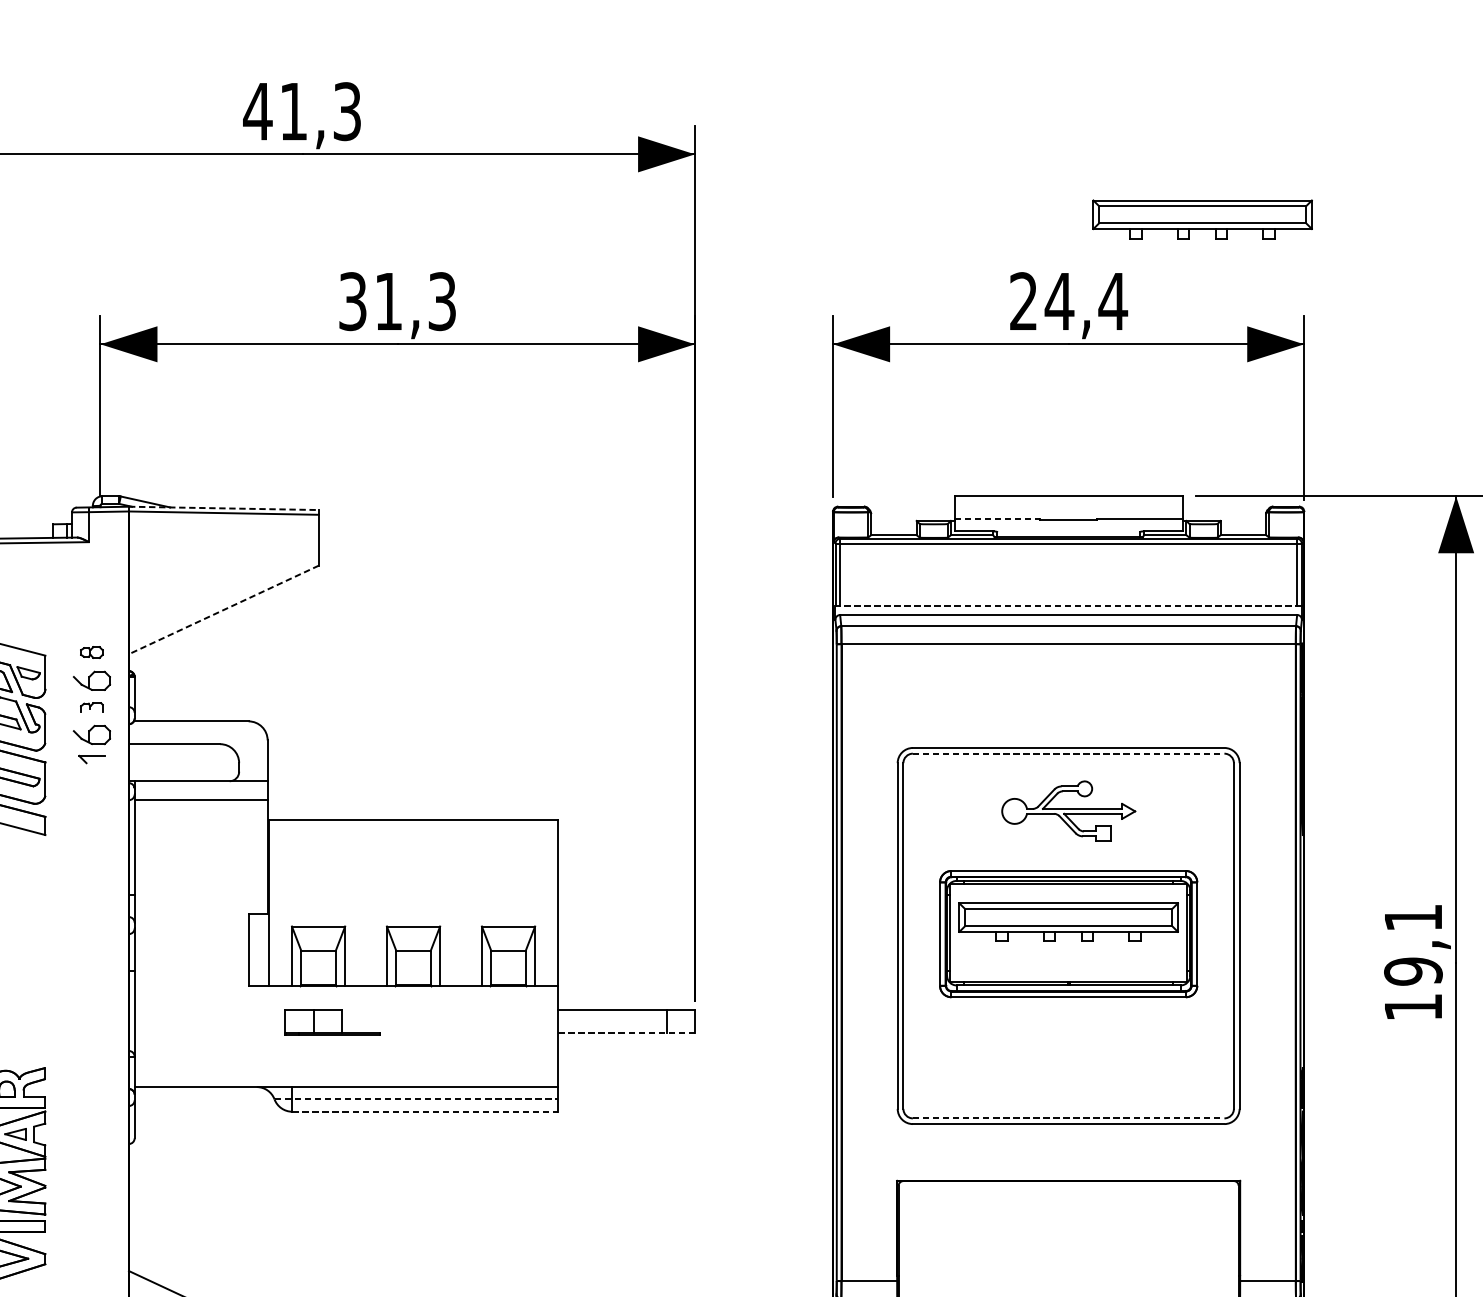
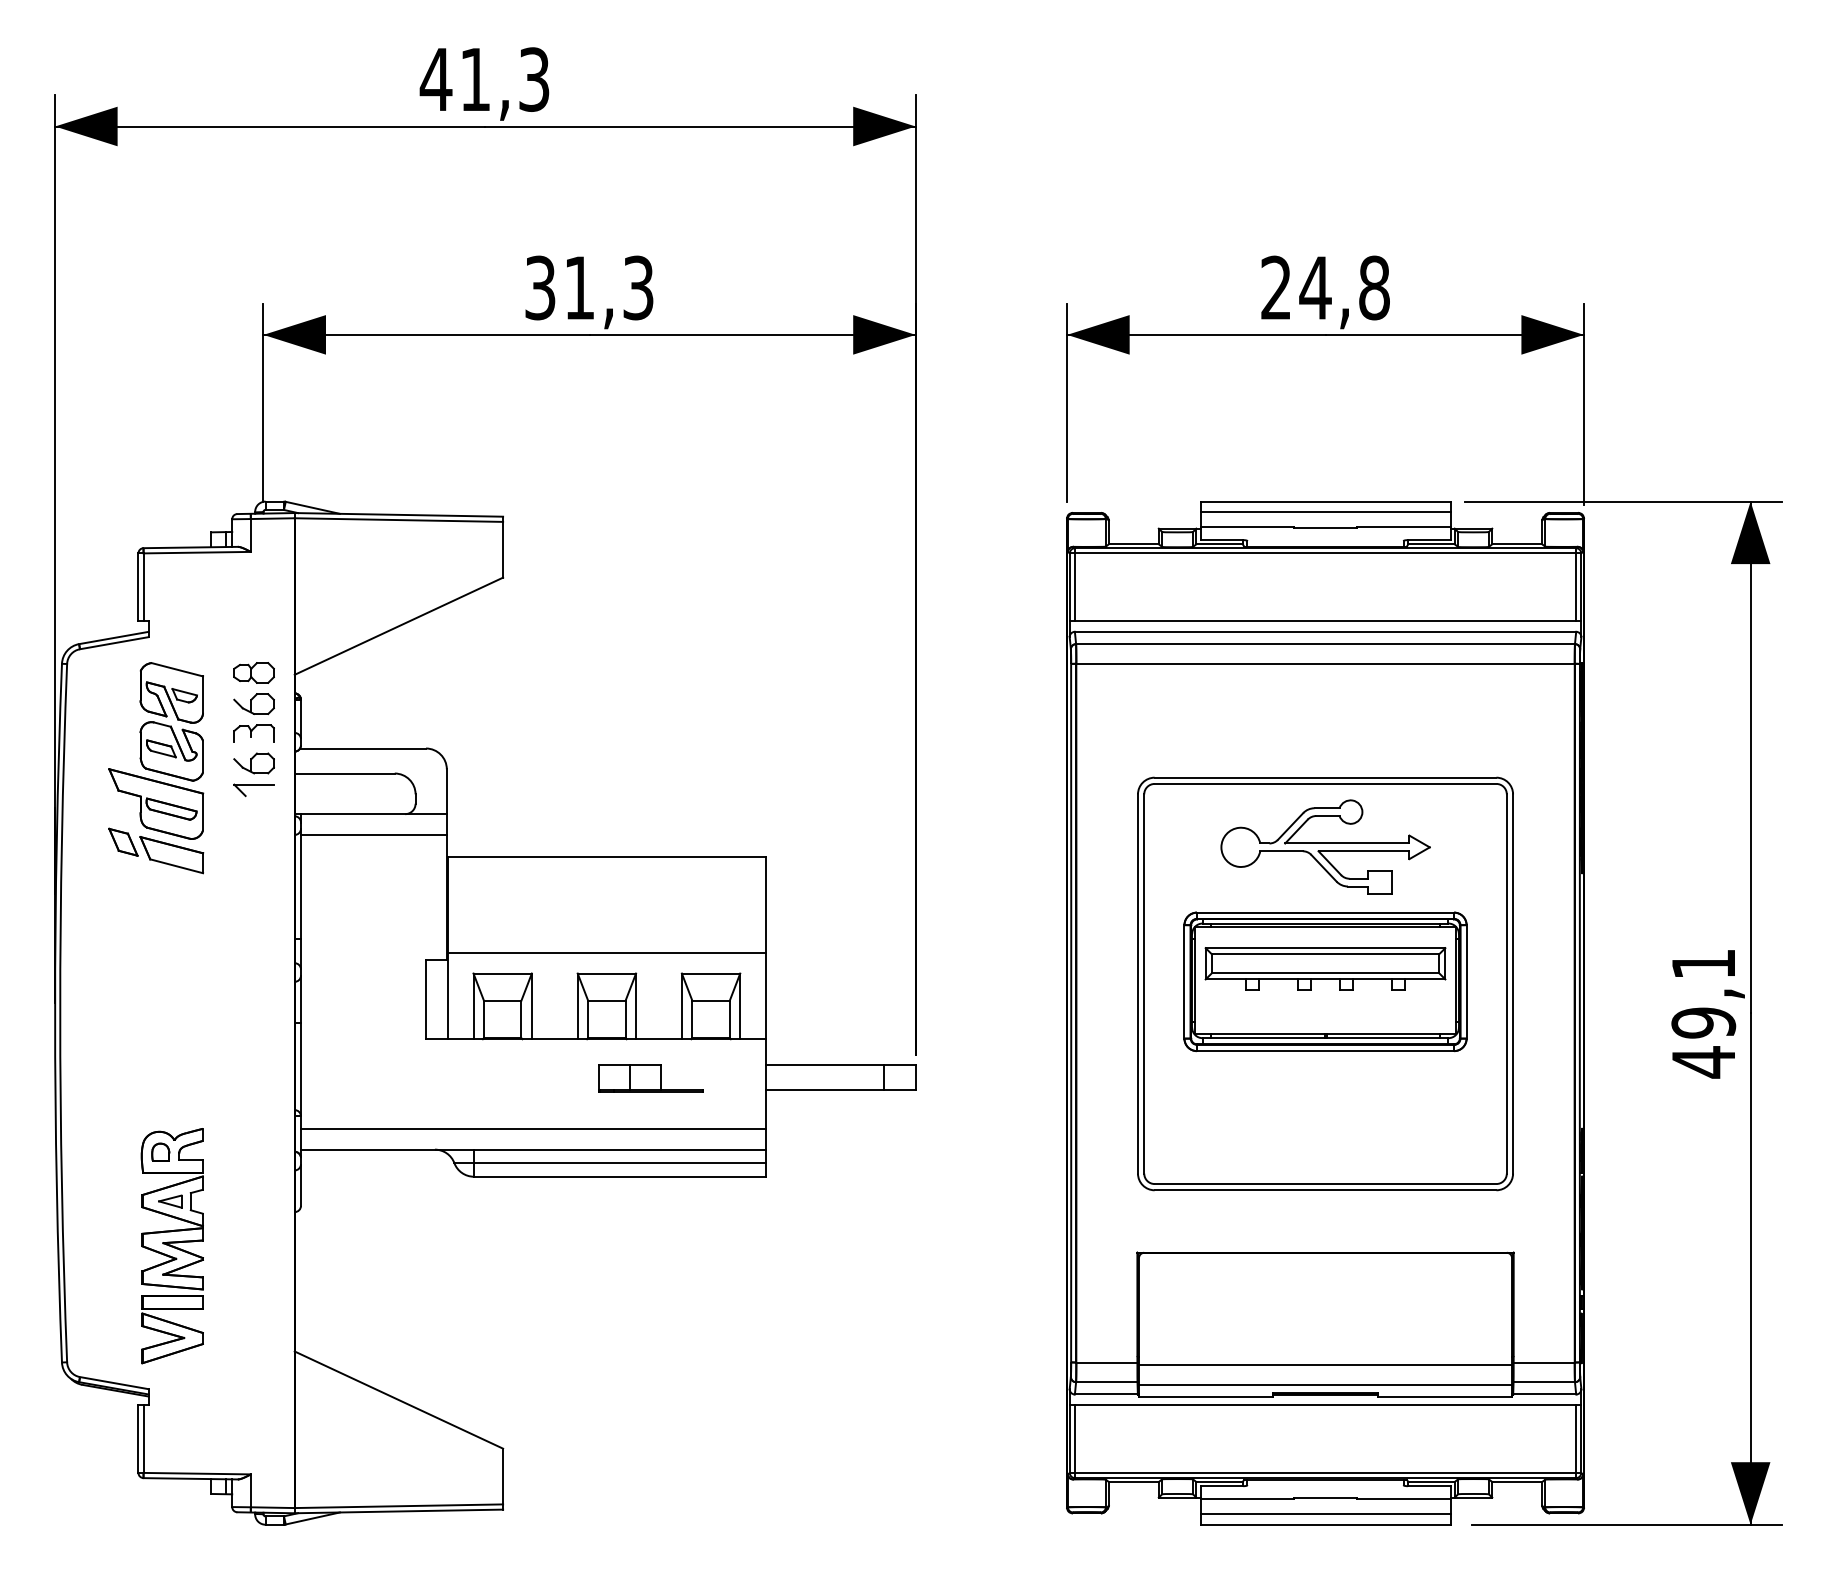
part: (1202, 219) -> (1472, 197), removed
text: (1113, 301) -> (1374, 287), 24,4 -> 24,8
line: (1068, 506) -> (1325, 512), added
line: (224, 508) -> (399, 514), dashed -> solid
line: (997, 518) -> (1247, 526), dashed -> solid
line: (1068, 605) -> (1325, 621), dashed -> solid
line: (223, 610) -> (398, 626), dashed -> solid
part: (91, 652) -> (253, 672), size x1.67
part: (91, 707) -> (253, 733), size x1.67
line: (1068, 753) -> (1325, 783), dashed -> solid
part: (91, 759) -> (253, 790), size x1.43
part: (1068, 810) -> (1325, 846), size x1.43
line: (413, 907) -> (606, 952), added
text: (1413, 1007) -> (1703, 1062), 19,1 -> 49,1
part: (332, 1022) -> (650, 1078), moved
line: (626, 1033) -> (840, 1090), dashed -> solid
line: (345, 1067) -> (532, 1128), added
line: (416, 1099) -> (610, 1163), dashed -> solid
line: (425, 1111) -> (619, 1176), dashed -> solid
line: (1068, 1118) -> (1325, 1184), dashed -> solid
line: (1068, 1283) -> (1325, 1365), added

